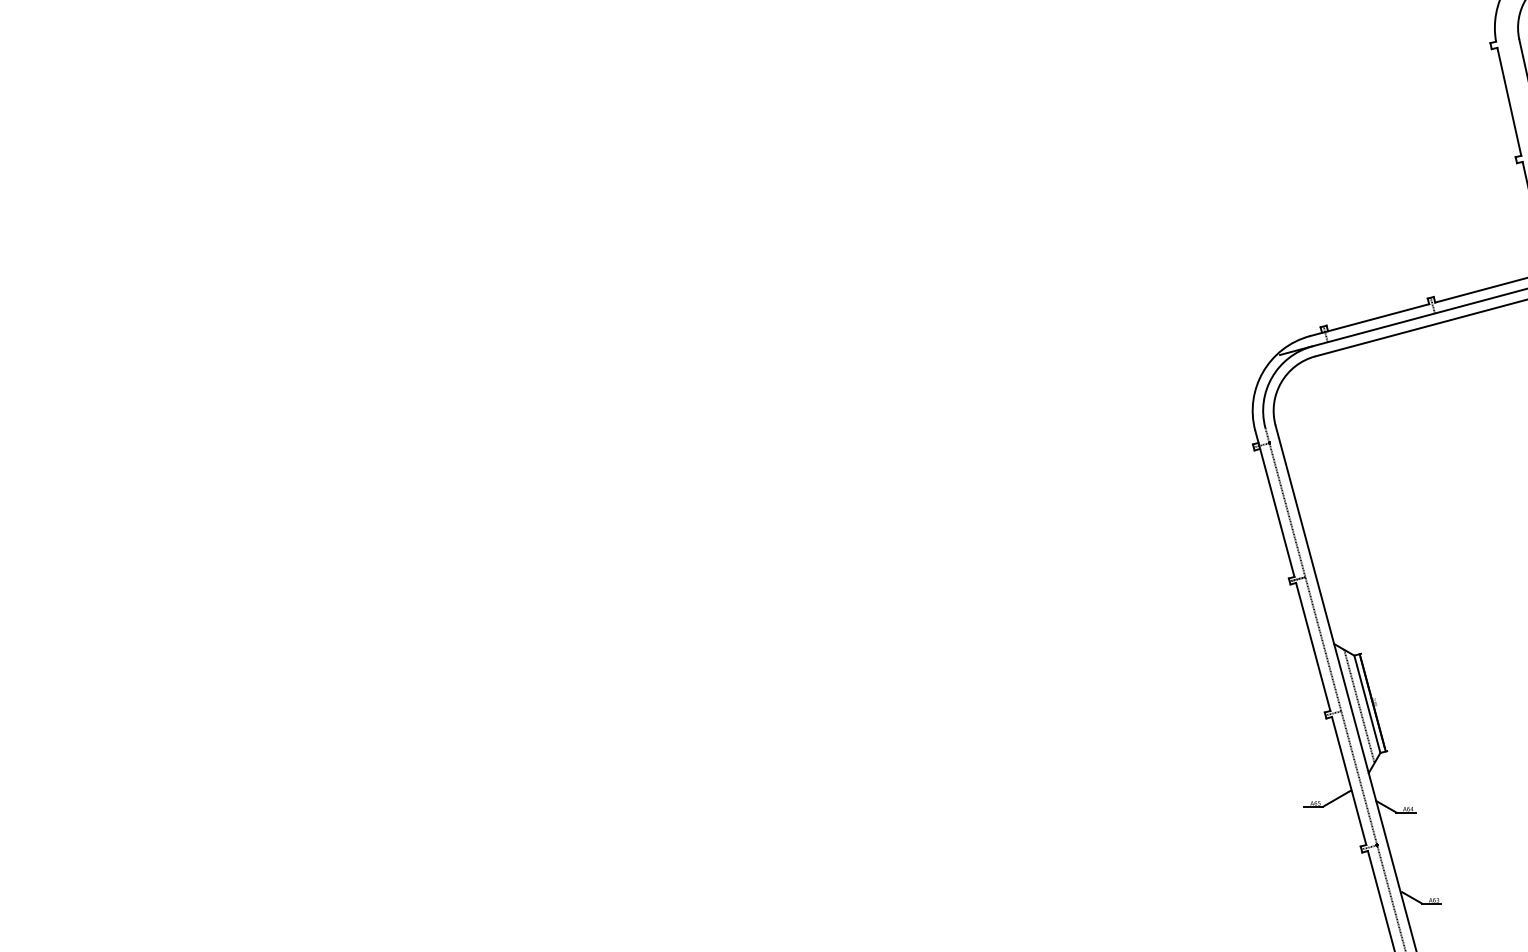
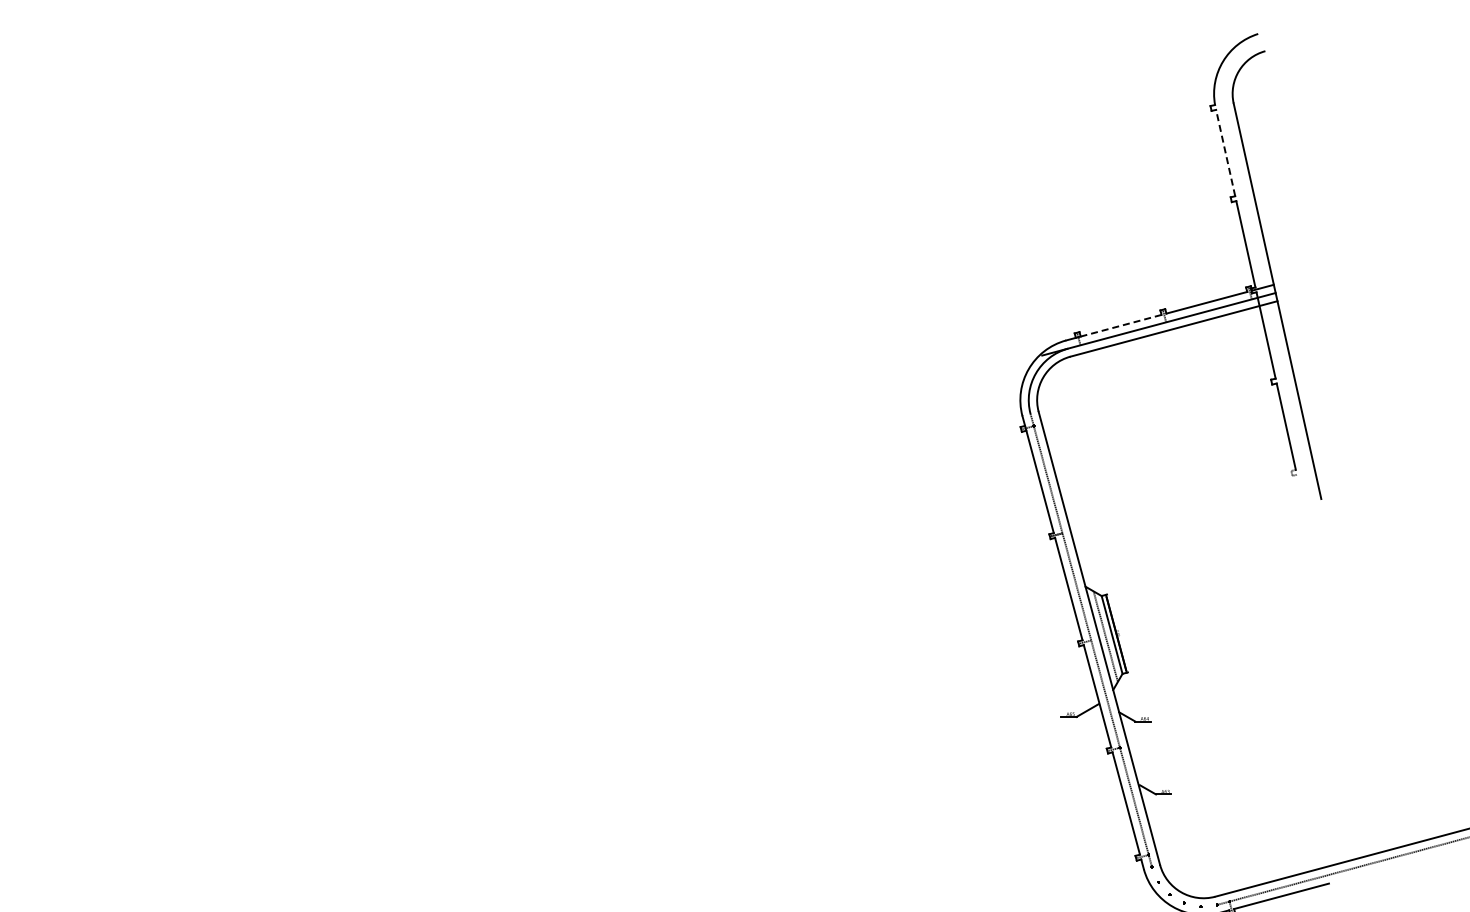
line: (1509, 101) -> (1225, 152), solid -> dashed
line: (1379, 317) -> (1121, 325), solid -> dashed

